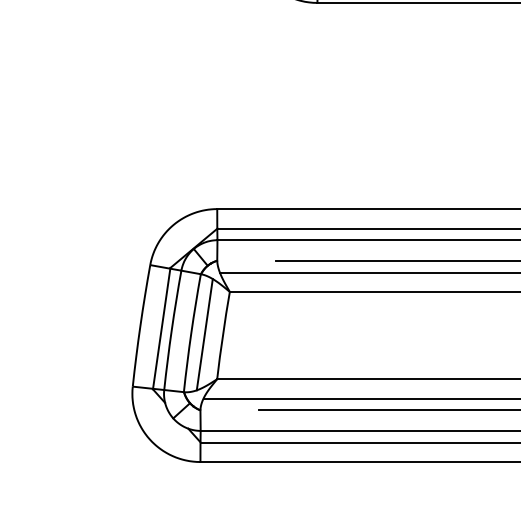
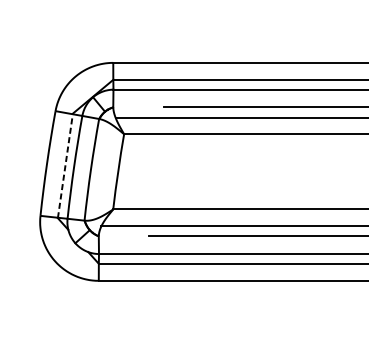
line: (161, 328) -> (65, 165), solid -> dashed
line: (204, 334) -> (102, 170), removed

